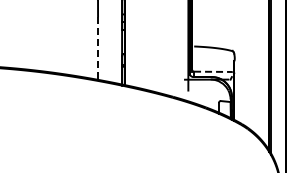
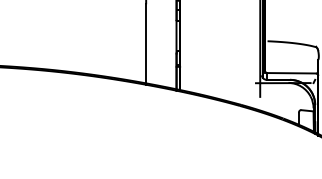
line: (98, 49) -> (146, 45), dashed -> solid
line: (213, 71) -> (291, 72), dashed -> solid

